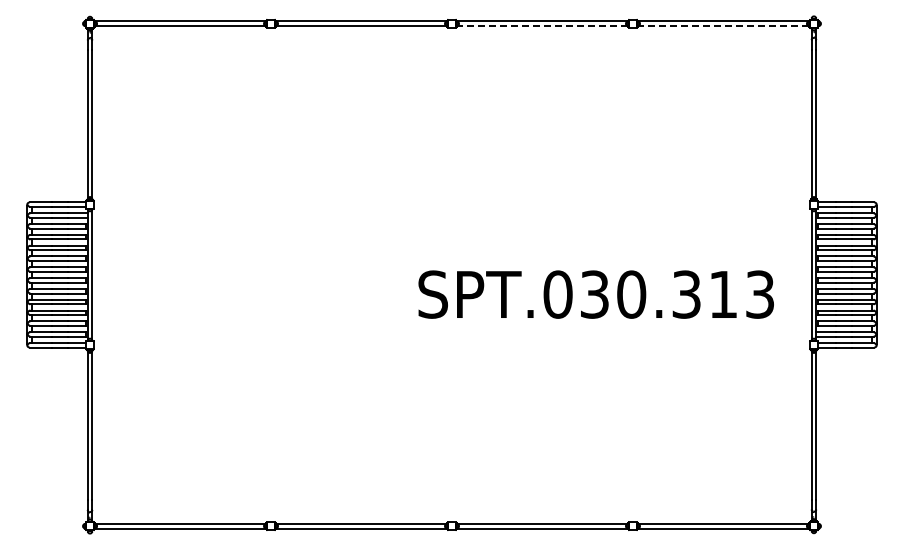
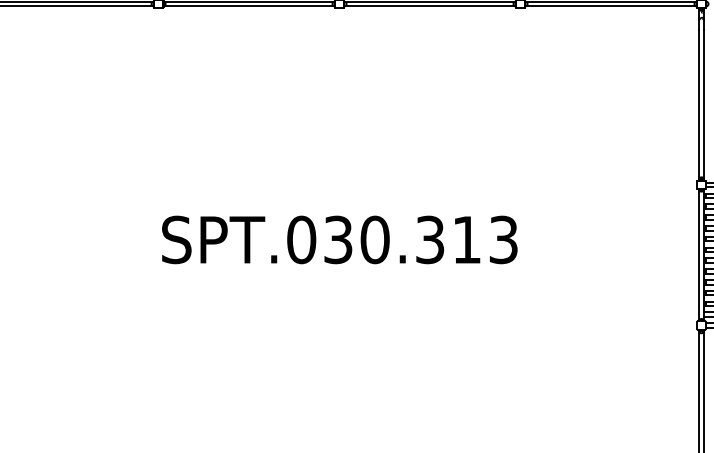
line: (541, 26) -> (429, 6), dashed -> solid
line: (722, 26) -> (610, 6), dashed -> solid
text: (595, 294) -> (339, 239), moved

